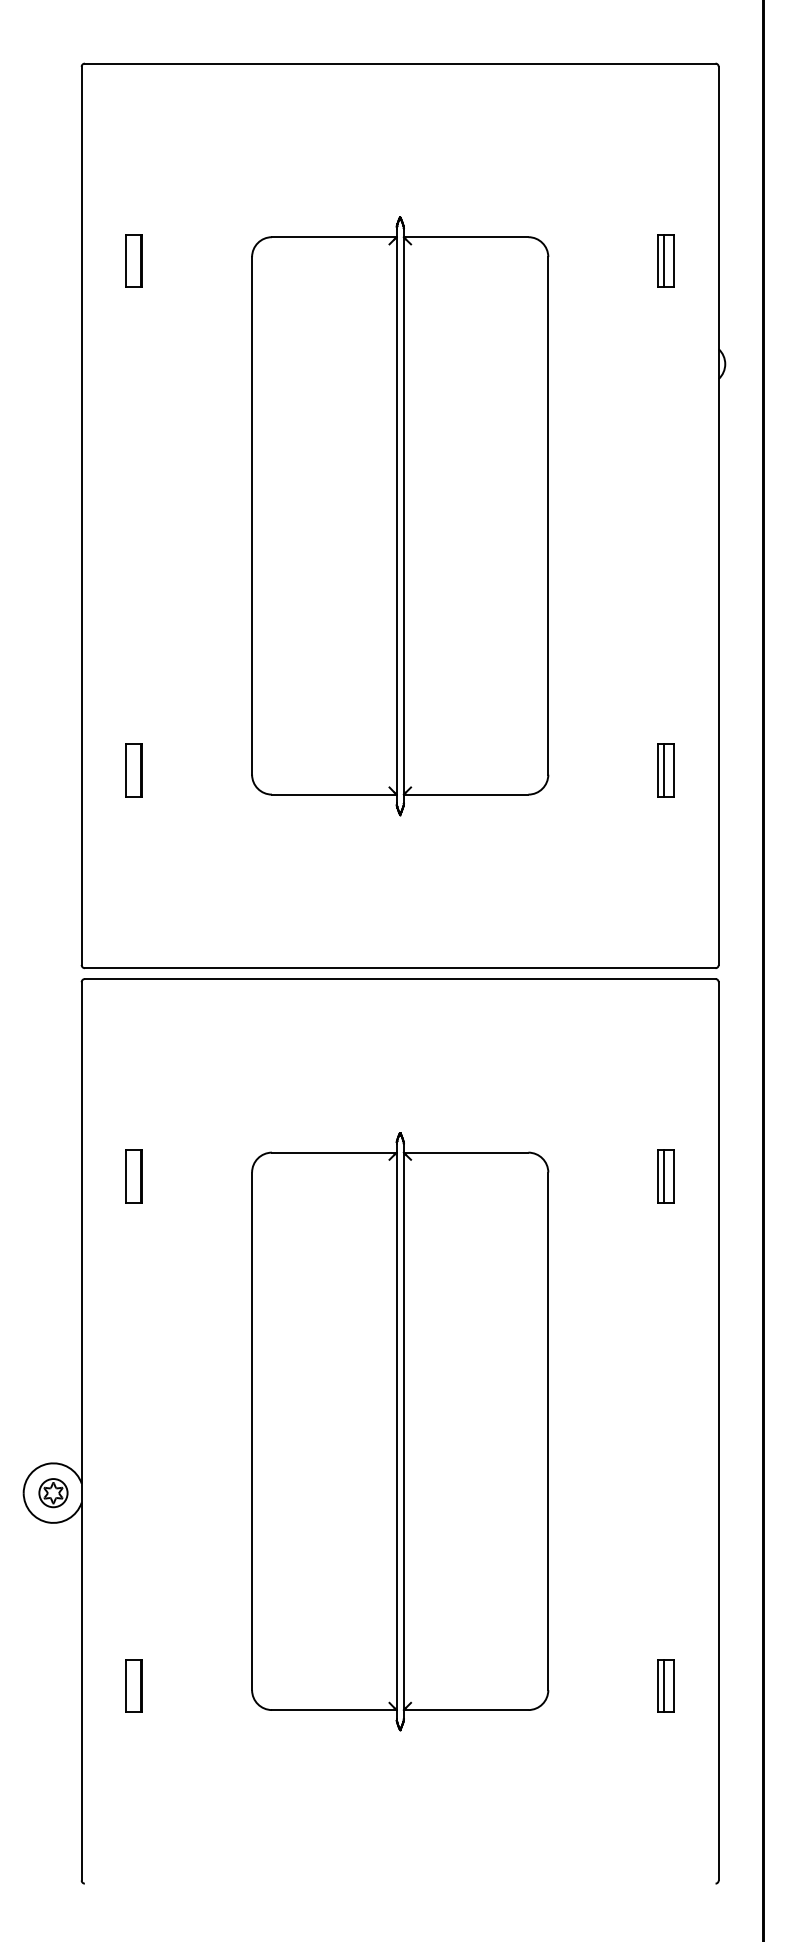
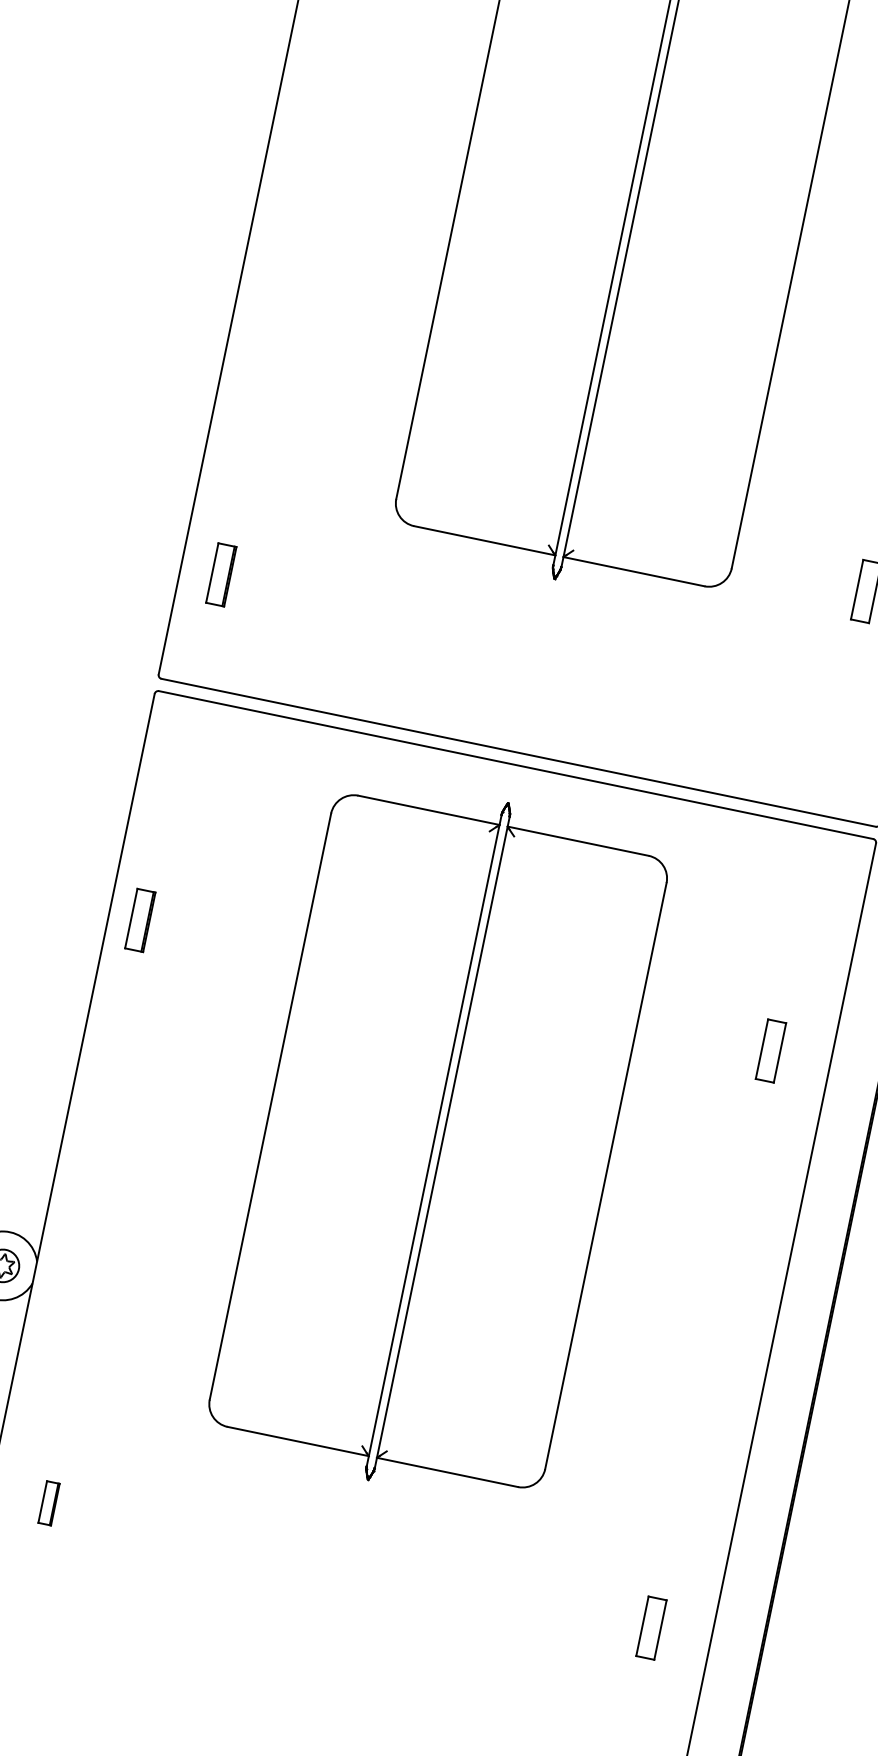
part: (133, 770) -> (220, 574), moved
line: (664, 770) -> (864, 590), removed
part: (133, 1176) -> (139, 920), moved
line: (664, 1176) -> (769, 1050), removed
part: (400, 1431) -> (438, 1141), moved
part: (133, 1685) -> (48, 1502), size x0.7
line: (664, 1685) -> (649, 1627), removed

